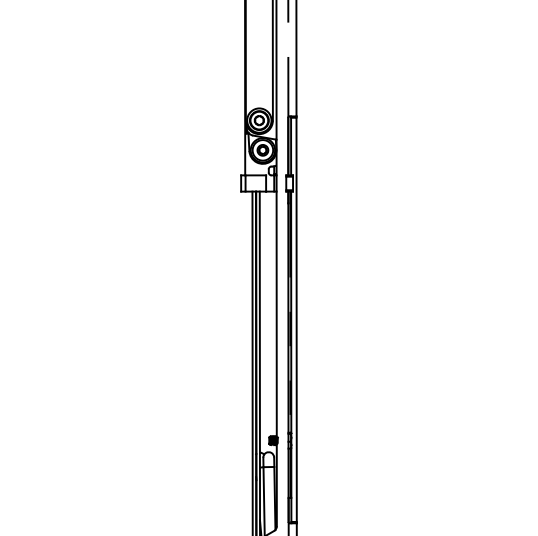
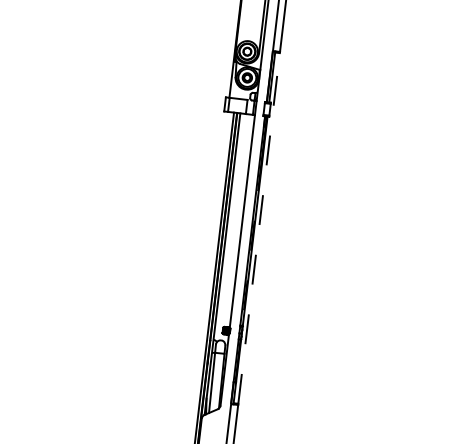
line: (296, 319) -> (259, 228), solid -> dashed

